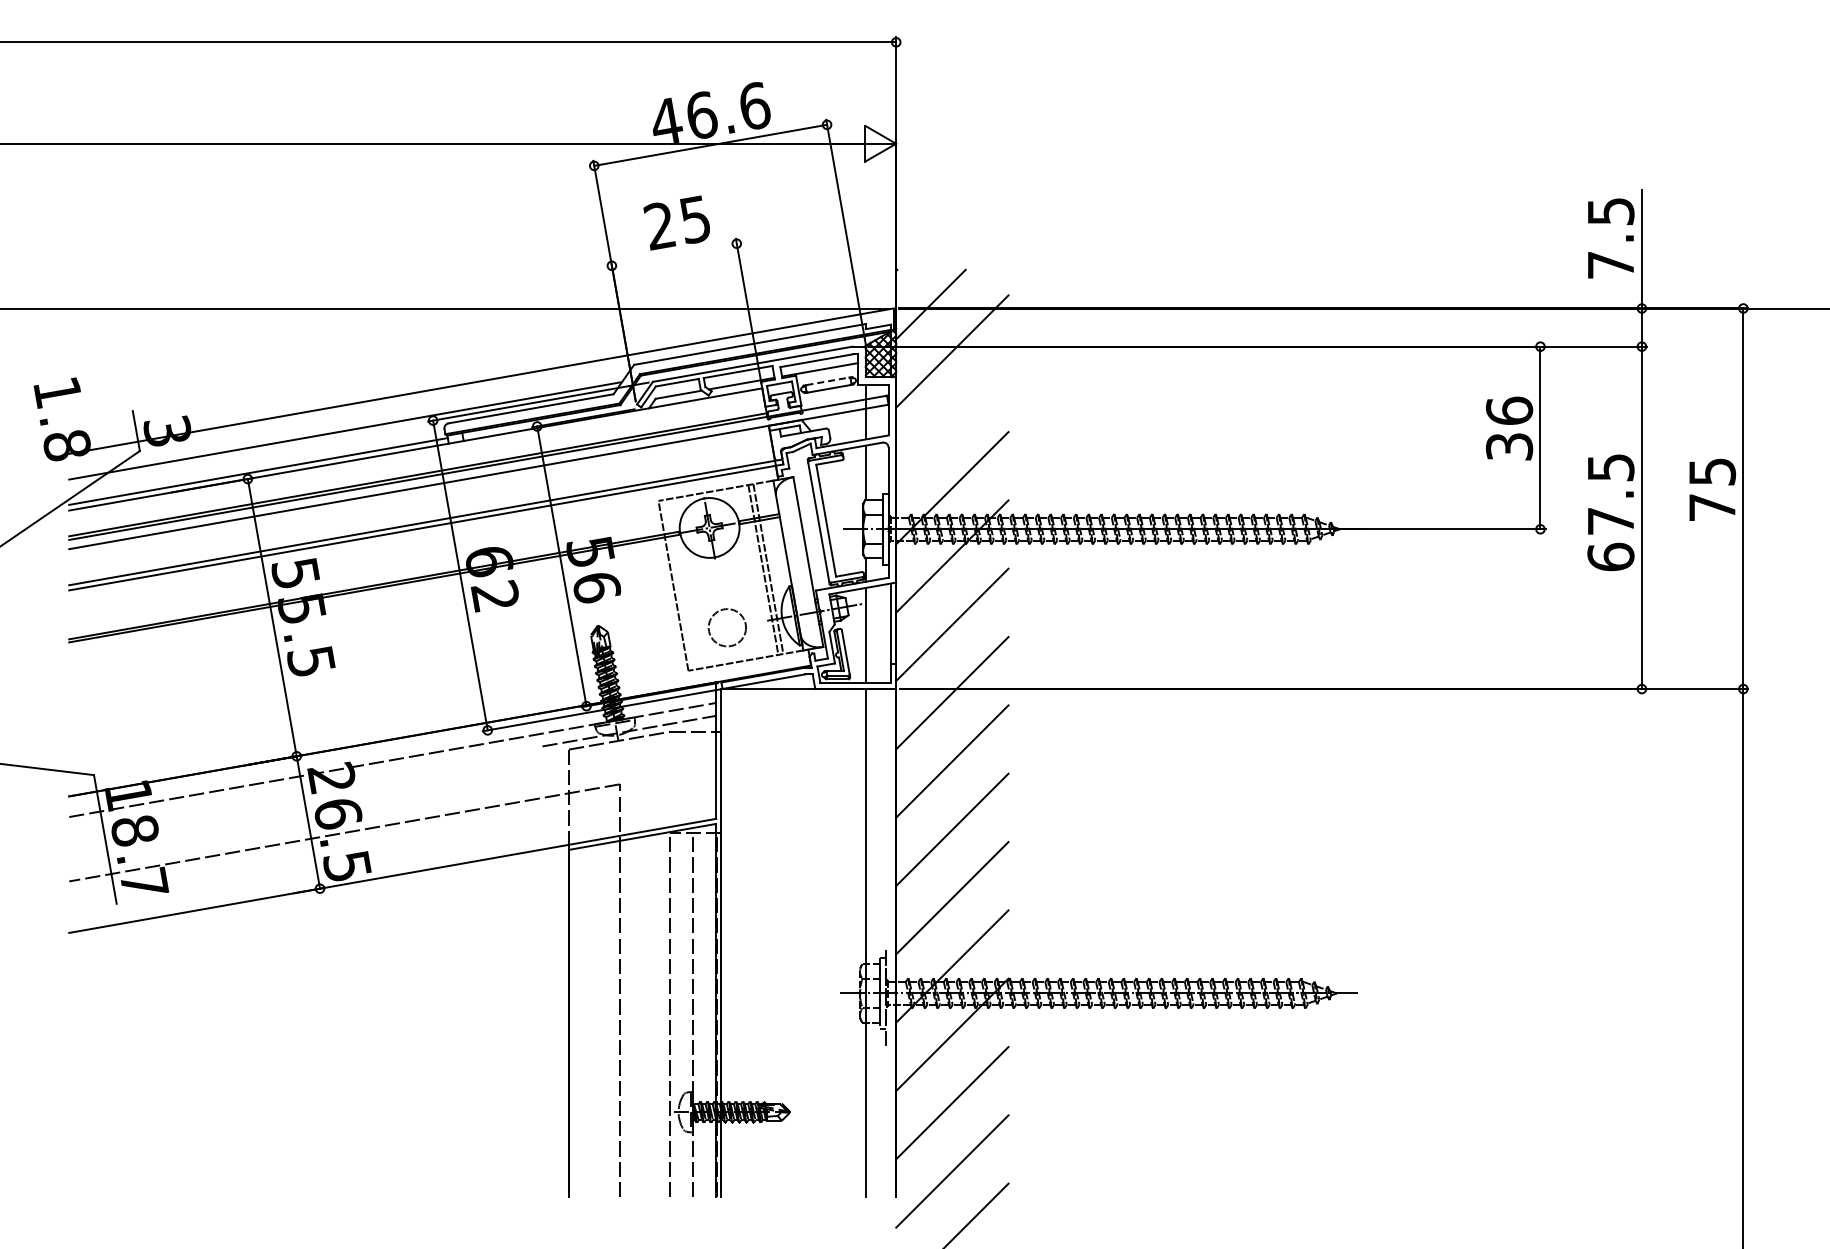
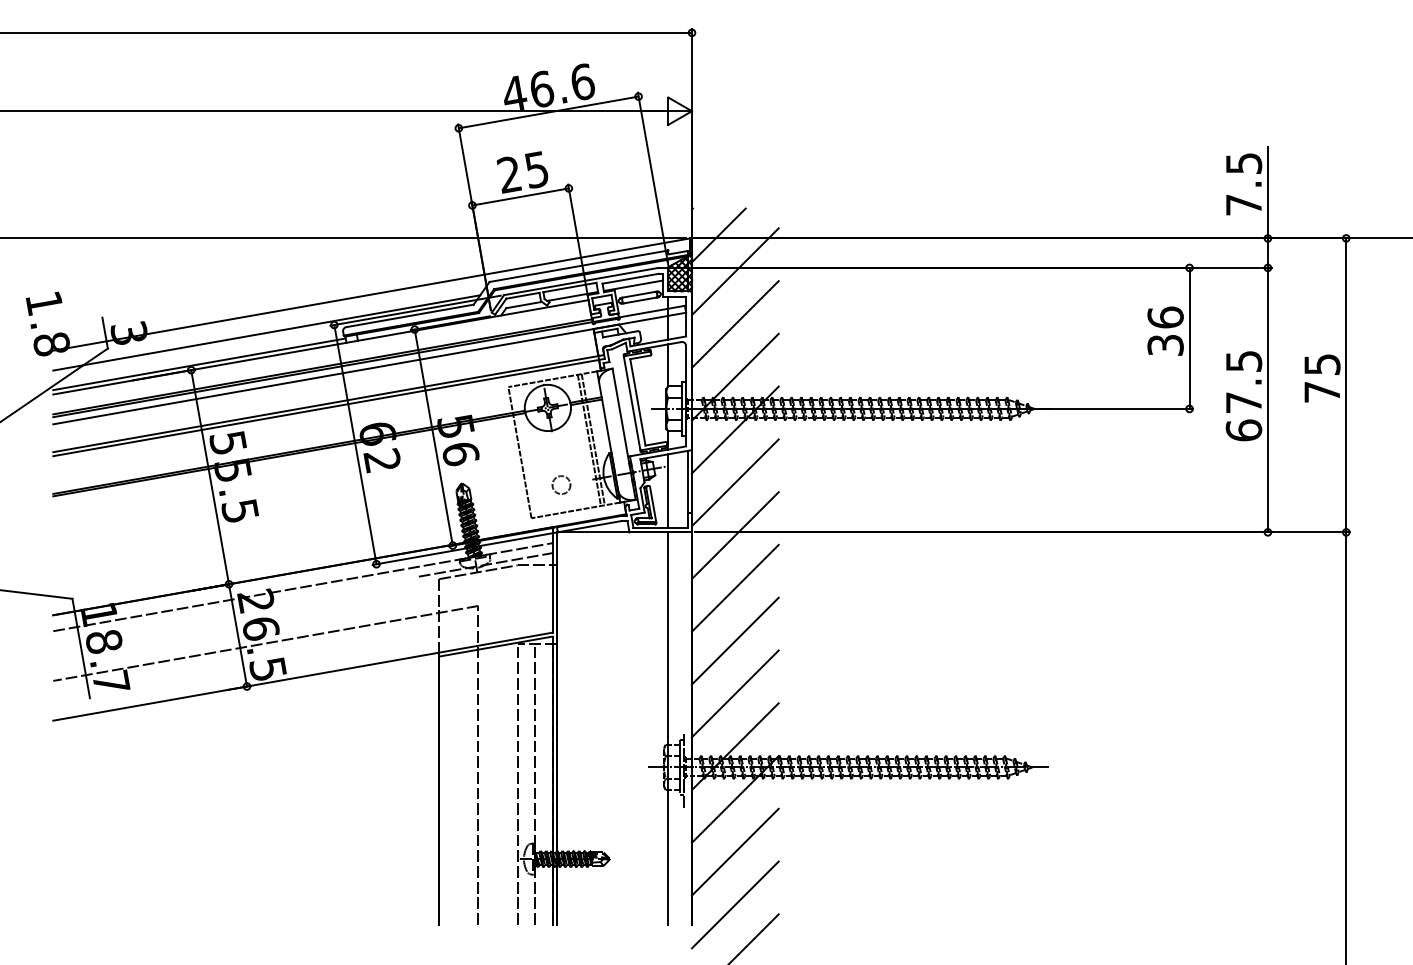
line: (673, 254) -> (519, 196), added
line: (827, 381) -> (638, 294), dashed -> solid
line: (952, 419) -> (735, 324), added
circle: (726, 627) -> (560, 484), size x0.62

